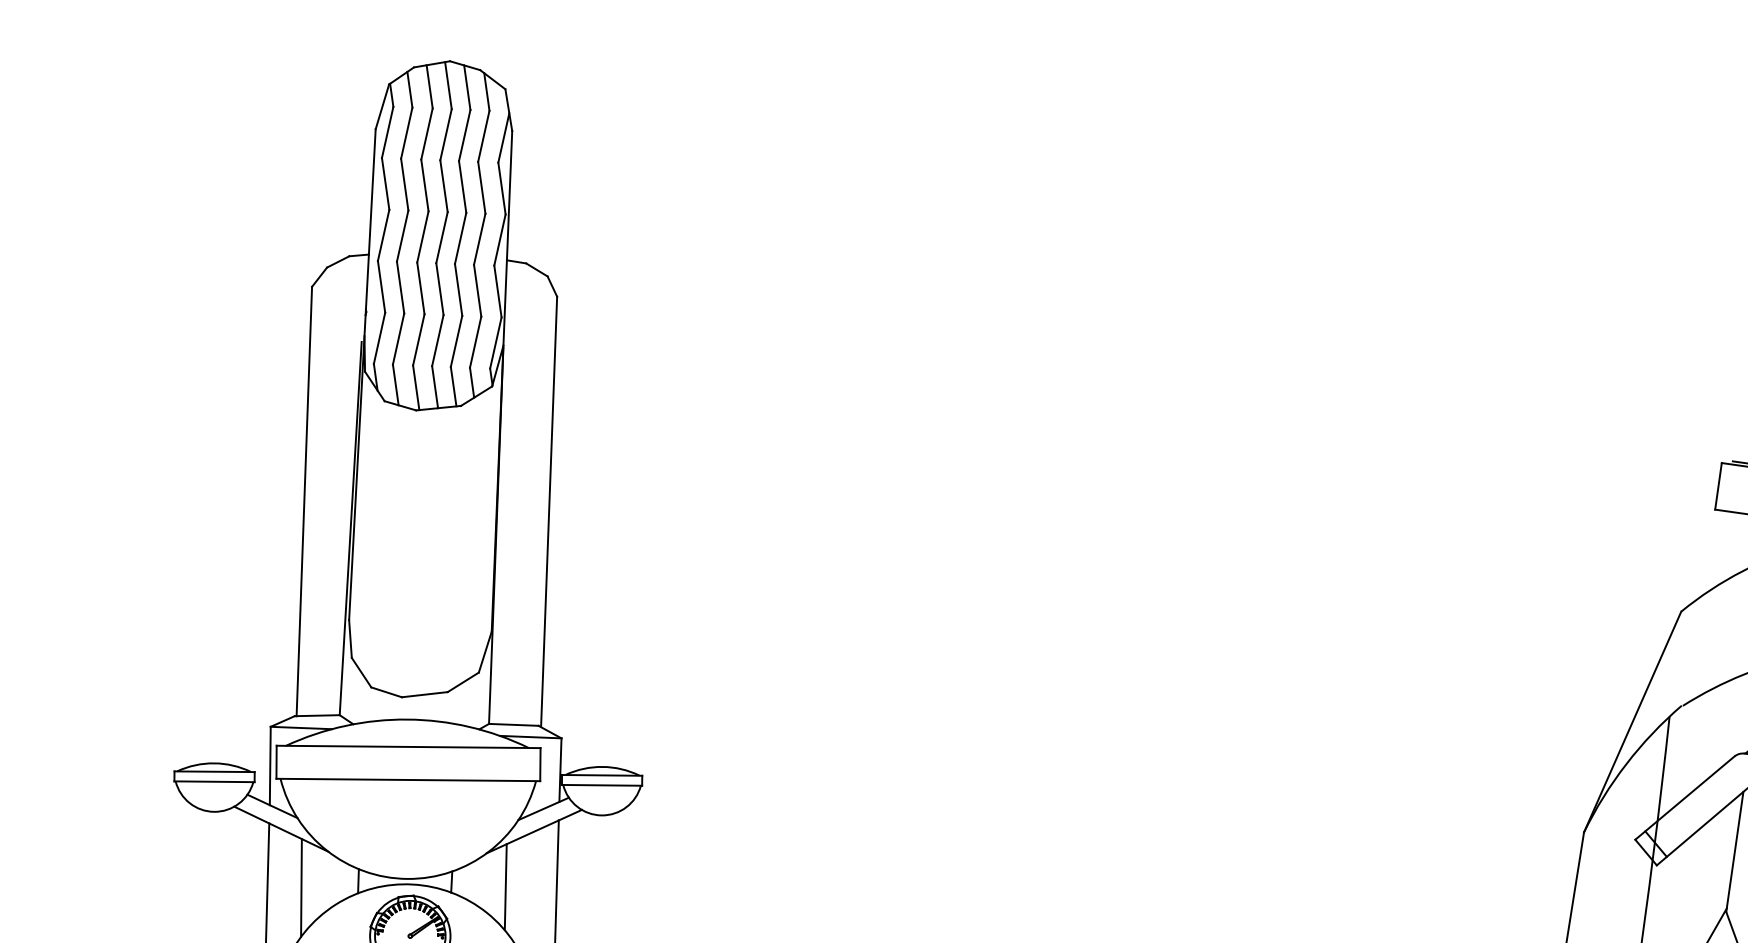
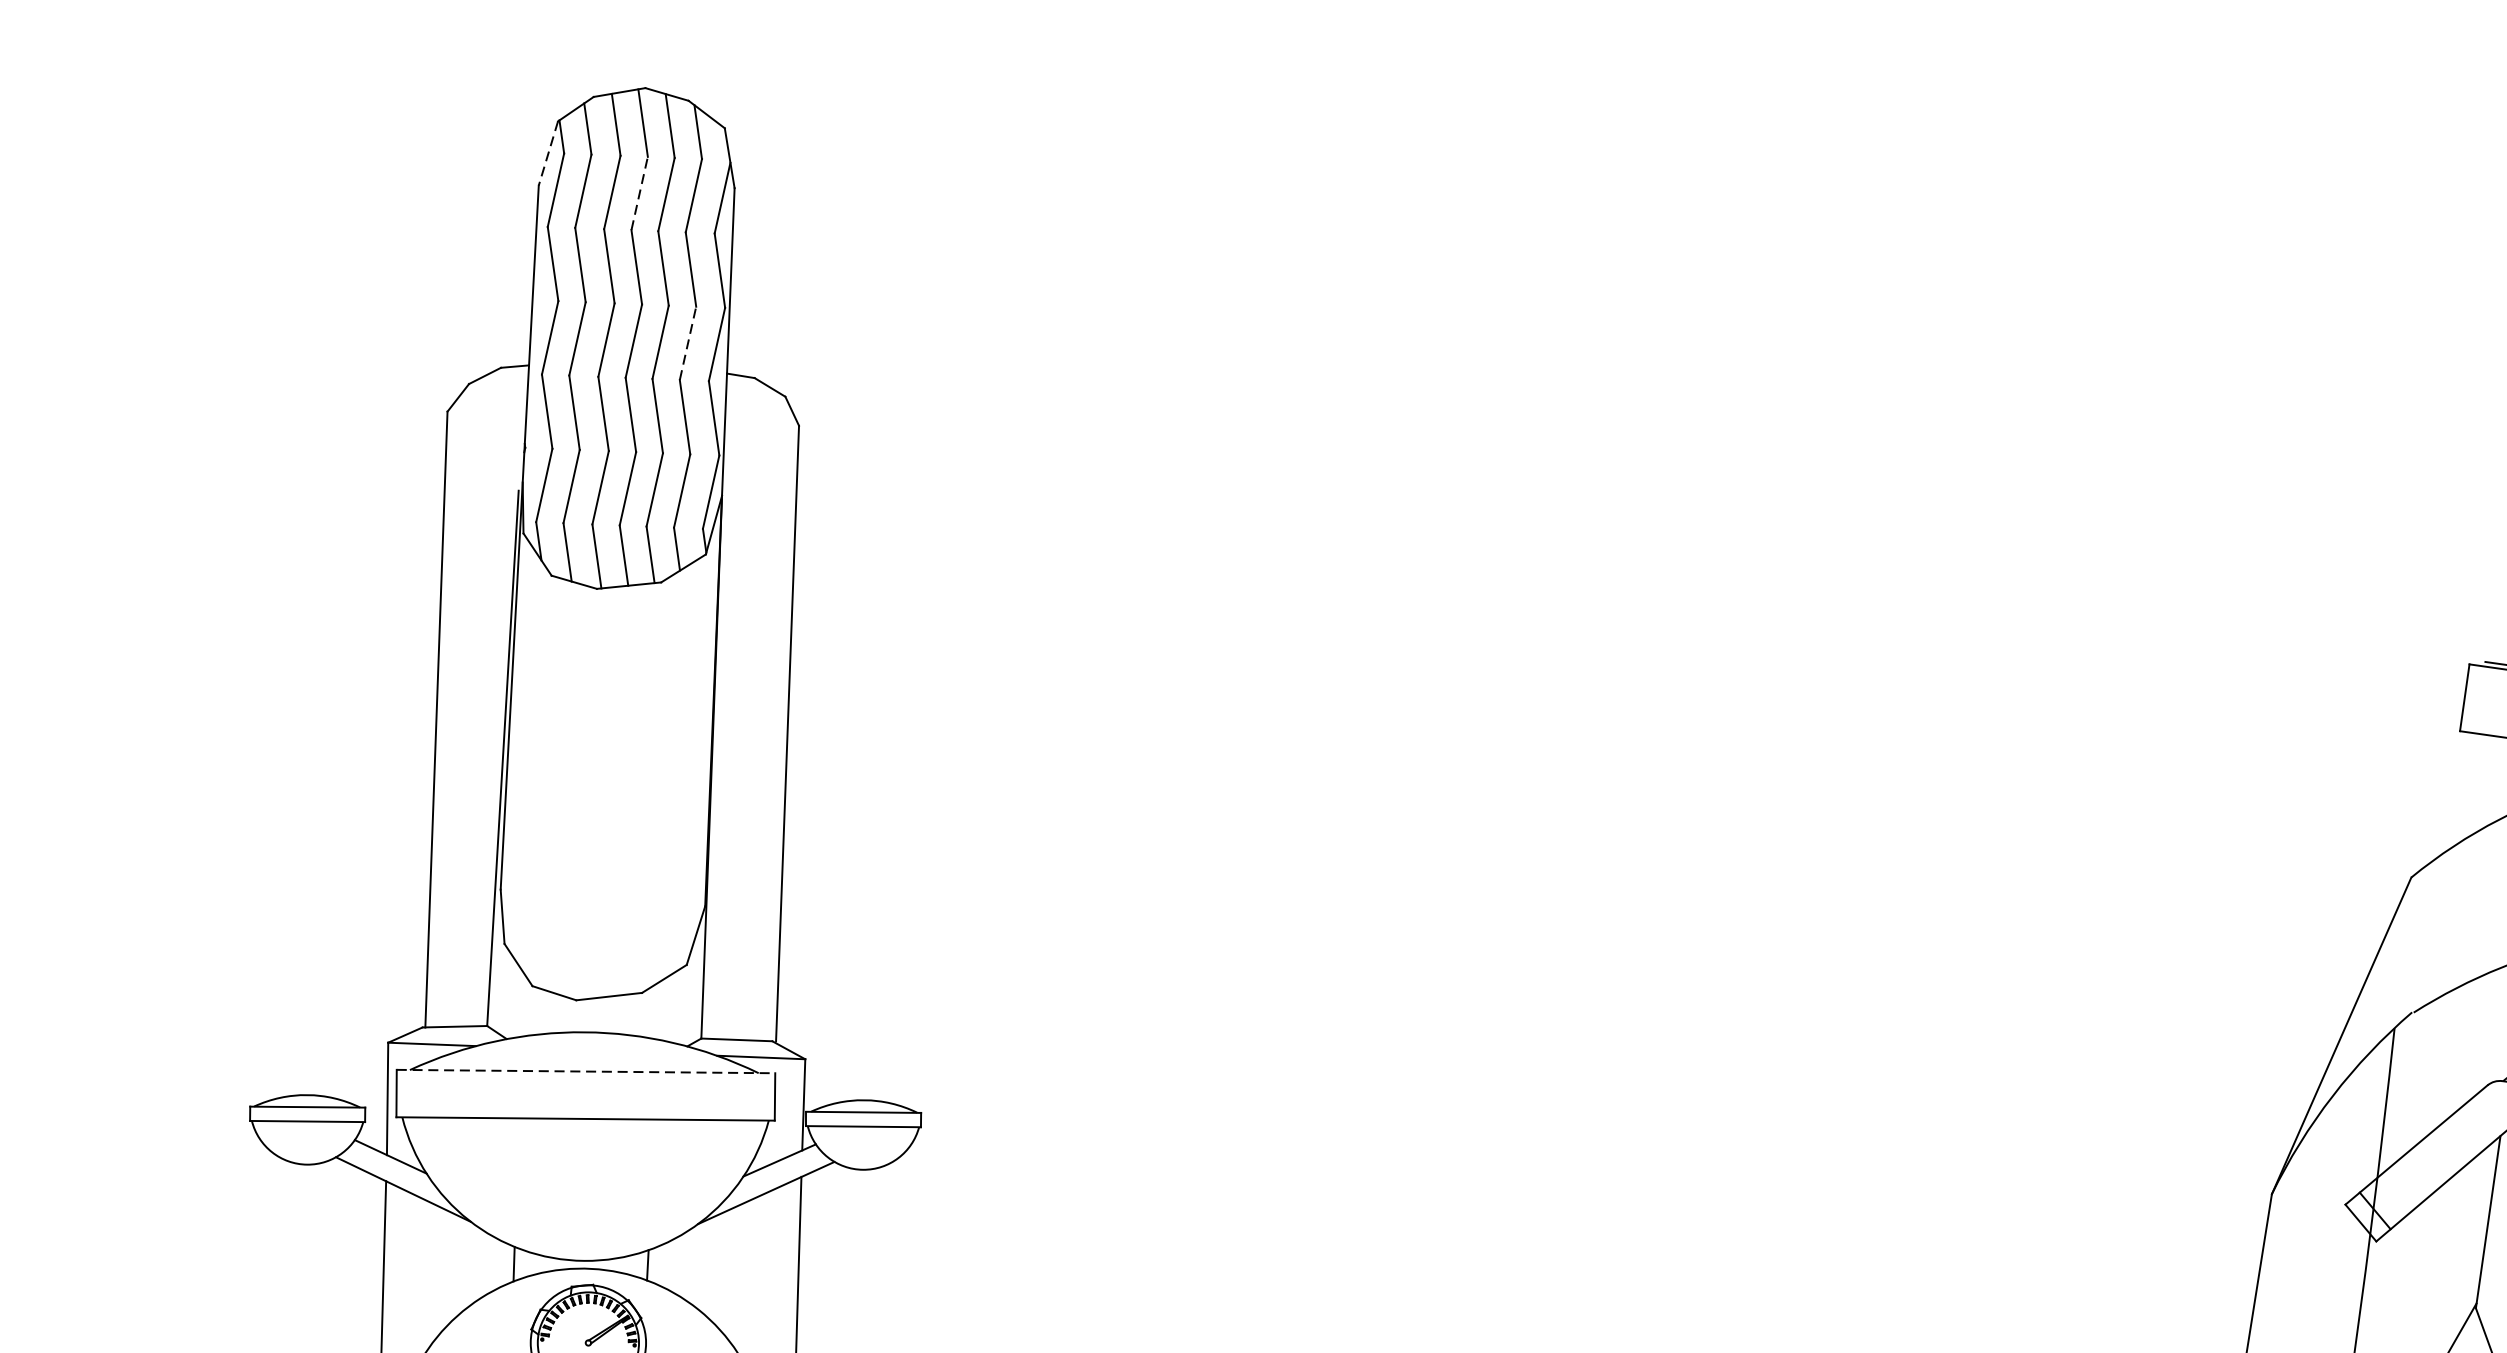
line: (382, 107) -> (548, 154), solid -> dashed
line: (446, 134) -> (640, 193), solid -> dashed
line: (479, 238) -> (687, 342), solid -> dashed
line: (408, 746) -> (585, 1070), solid -> dashed
line: (301, 887) -> (432, 1273), removed
line: (505, 887) -> (724, 1273), removed

